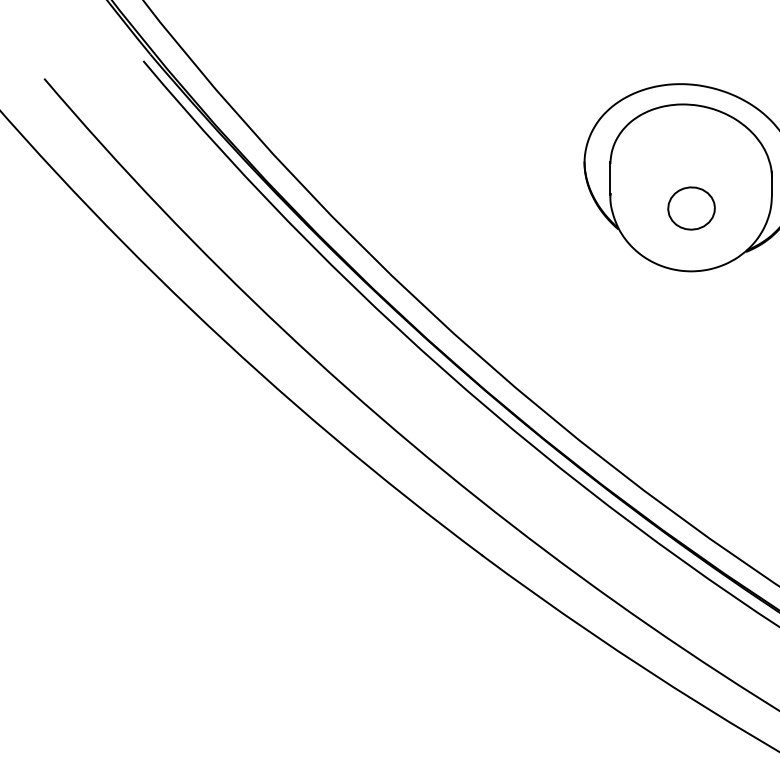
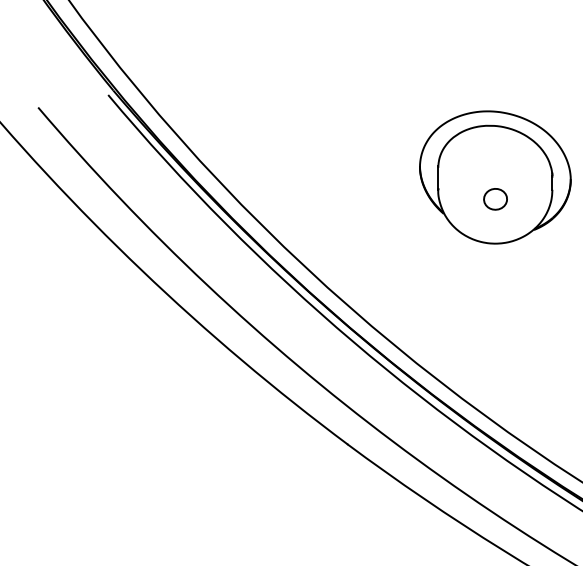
part: (691, 208) -> (495, 199), size x0.7

